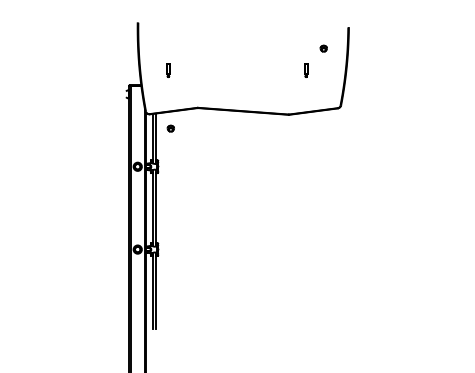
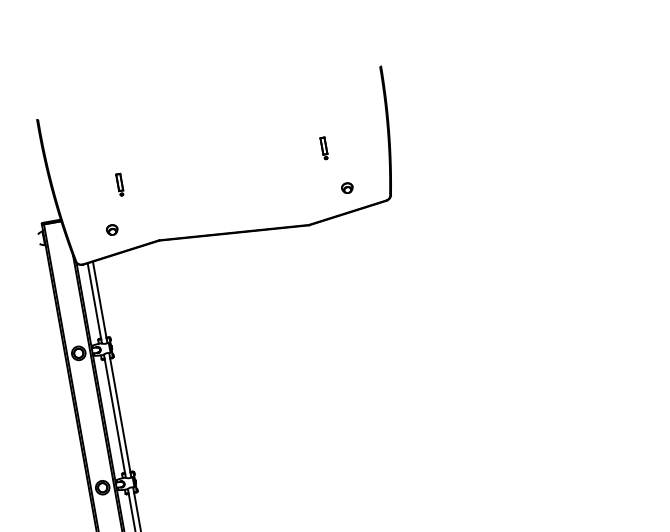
part: (323, 48) -> (346, 187), moved
part: (168, 70) -> (120, 184), moved
part: (170, 128) -> (111, 229), moved

